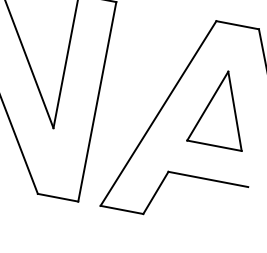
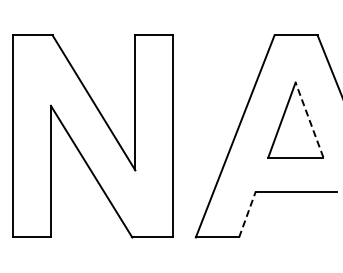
line: (234, 111) -> (309, 120), solid -> dashed
line: (155, 192) -> (247, 214), solid -> dashed

